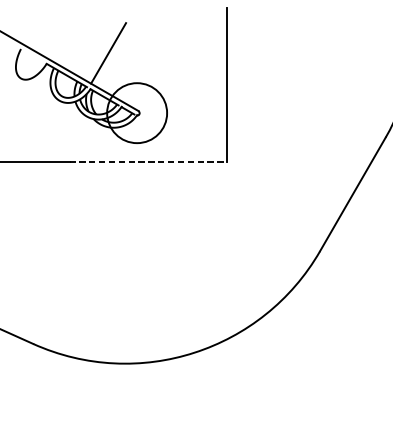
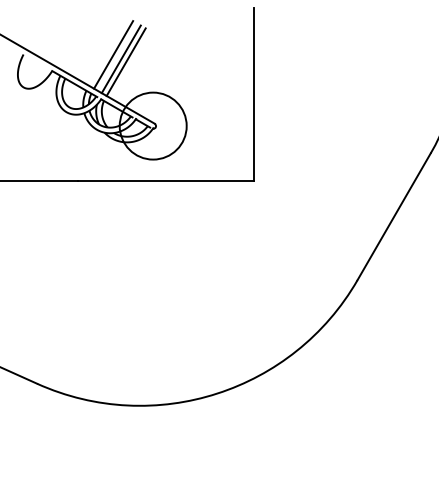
line: (101, 49) -> (113, 54), added
line: (112, 56) -> (125, 62), added
line: (148, 161) -> (165, 180), dashed -> solid

